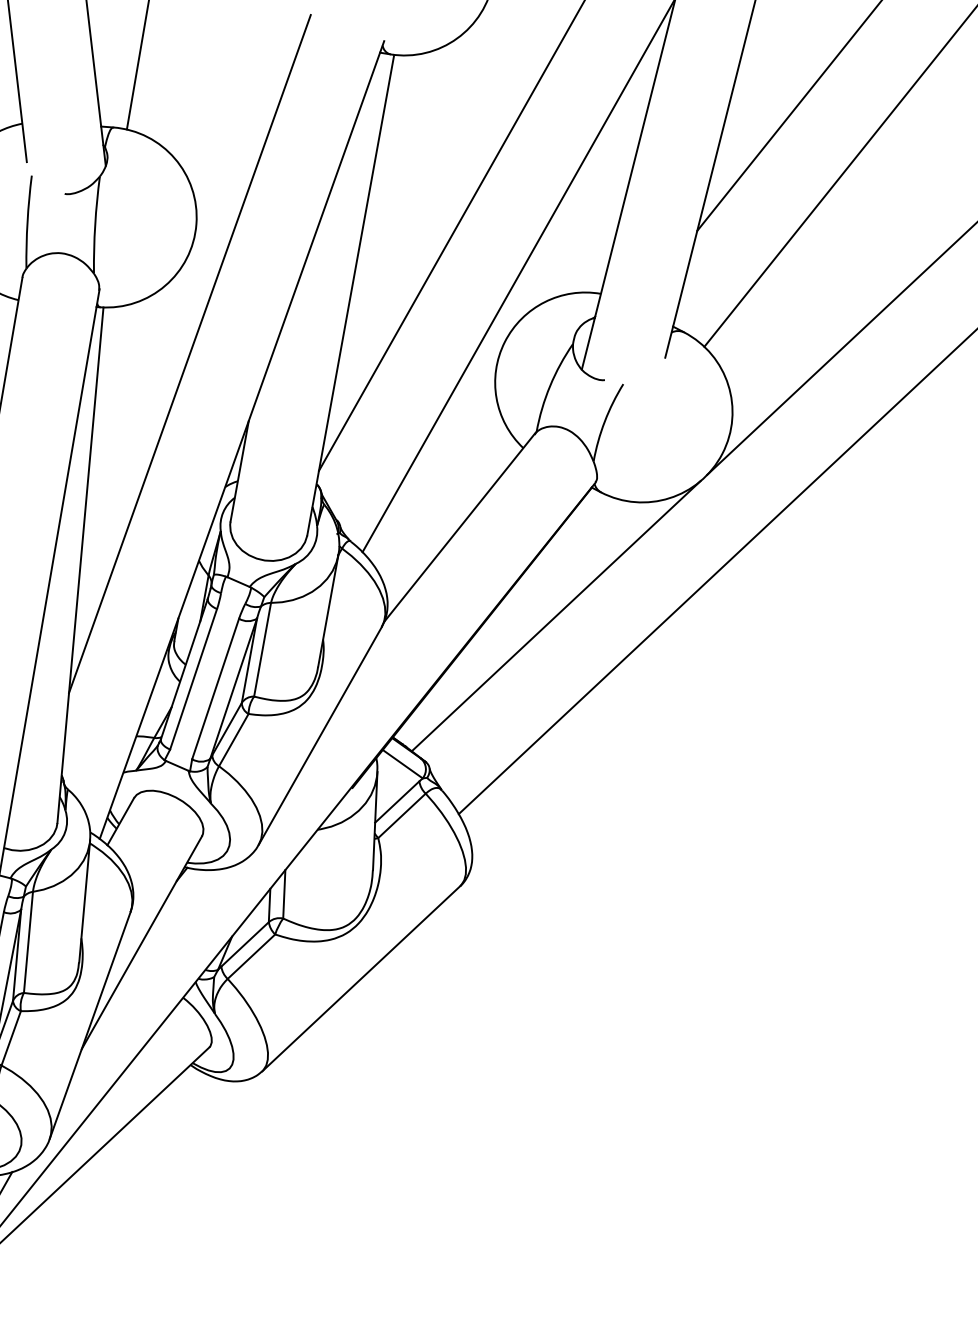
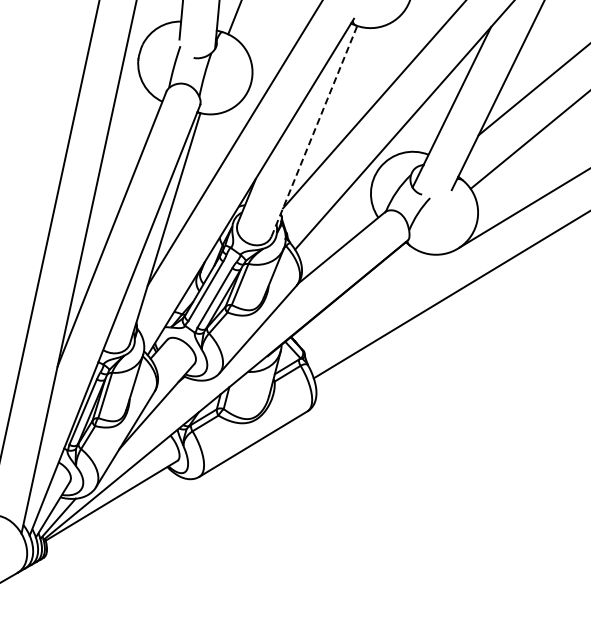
line: (351, 295) -> (314, 131), solid -> dashed
line: (556, 616) -> (377, 297), removed

